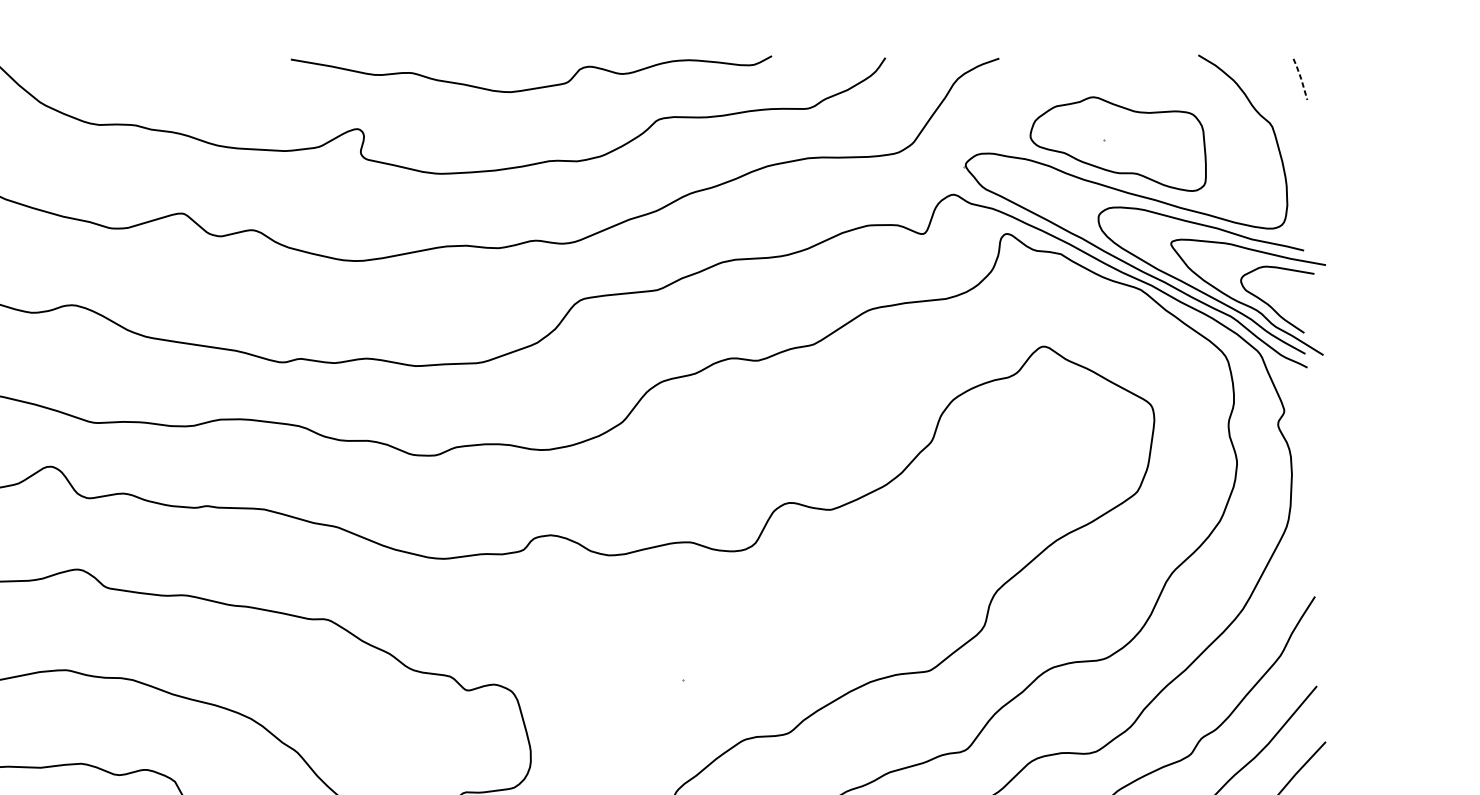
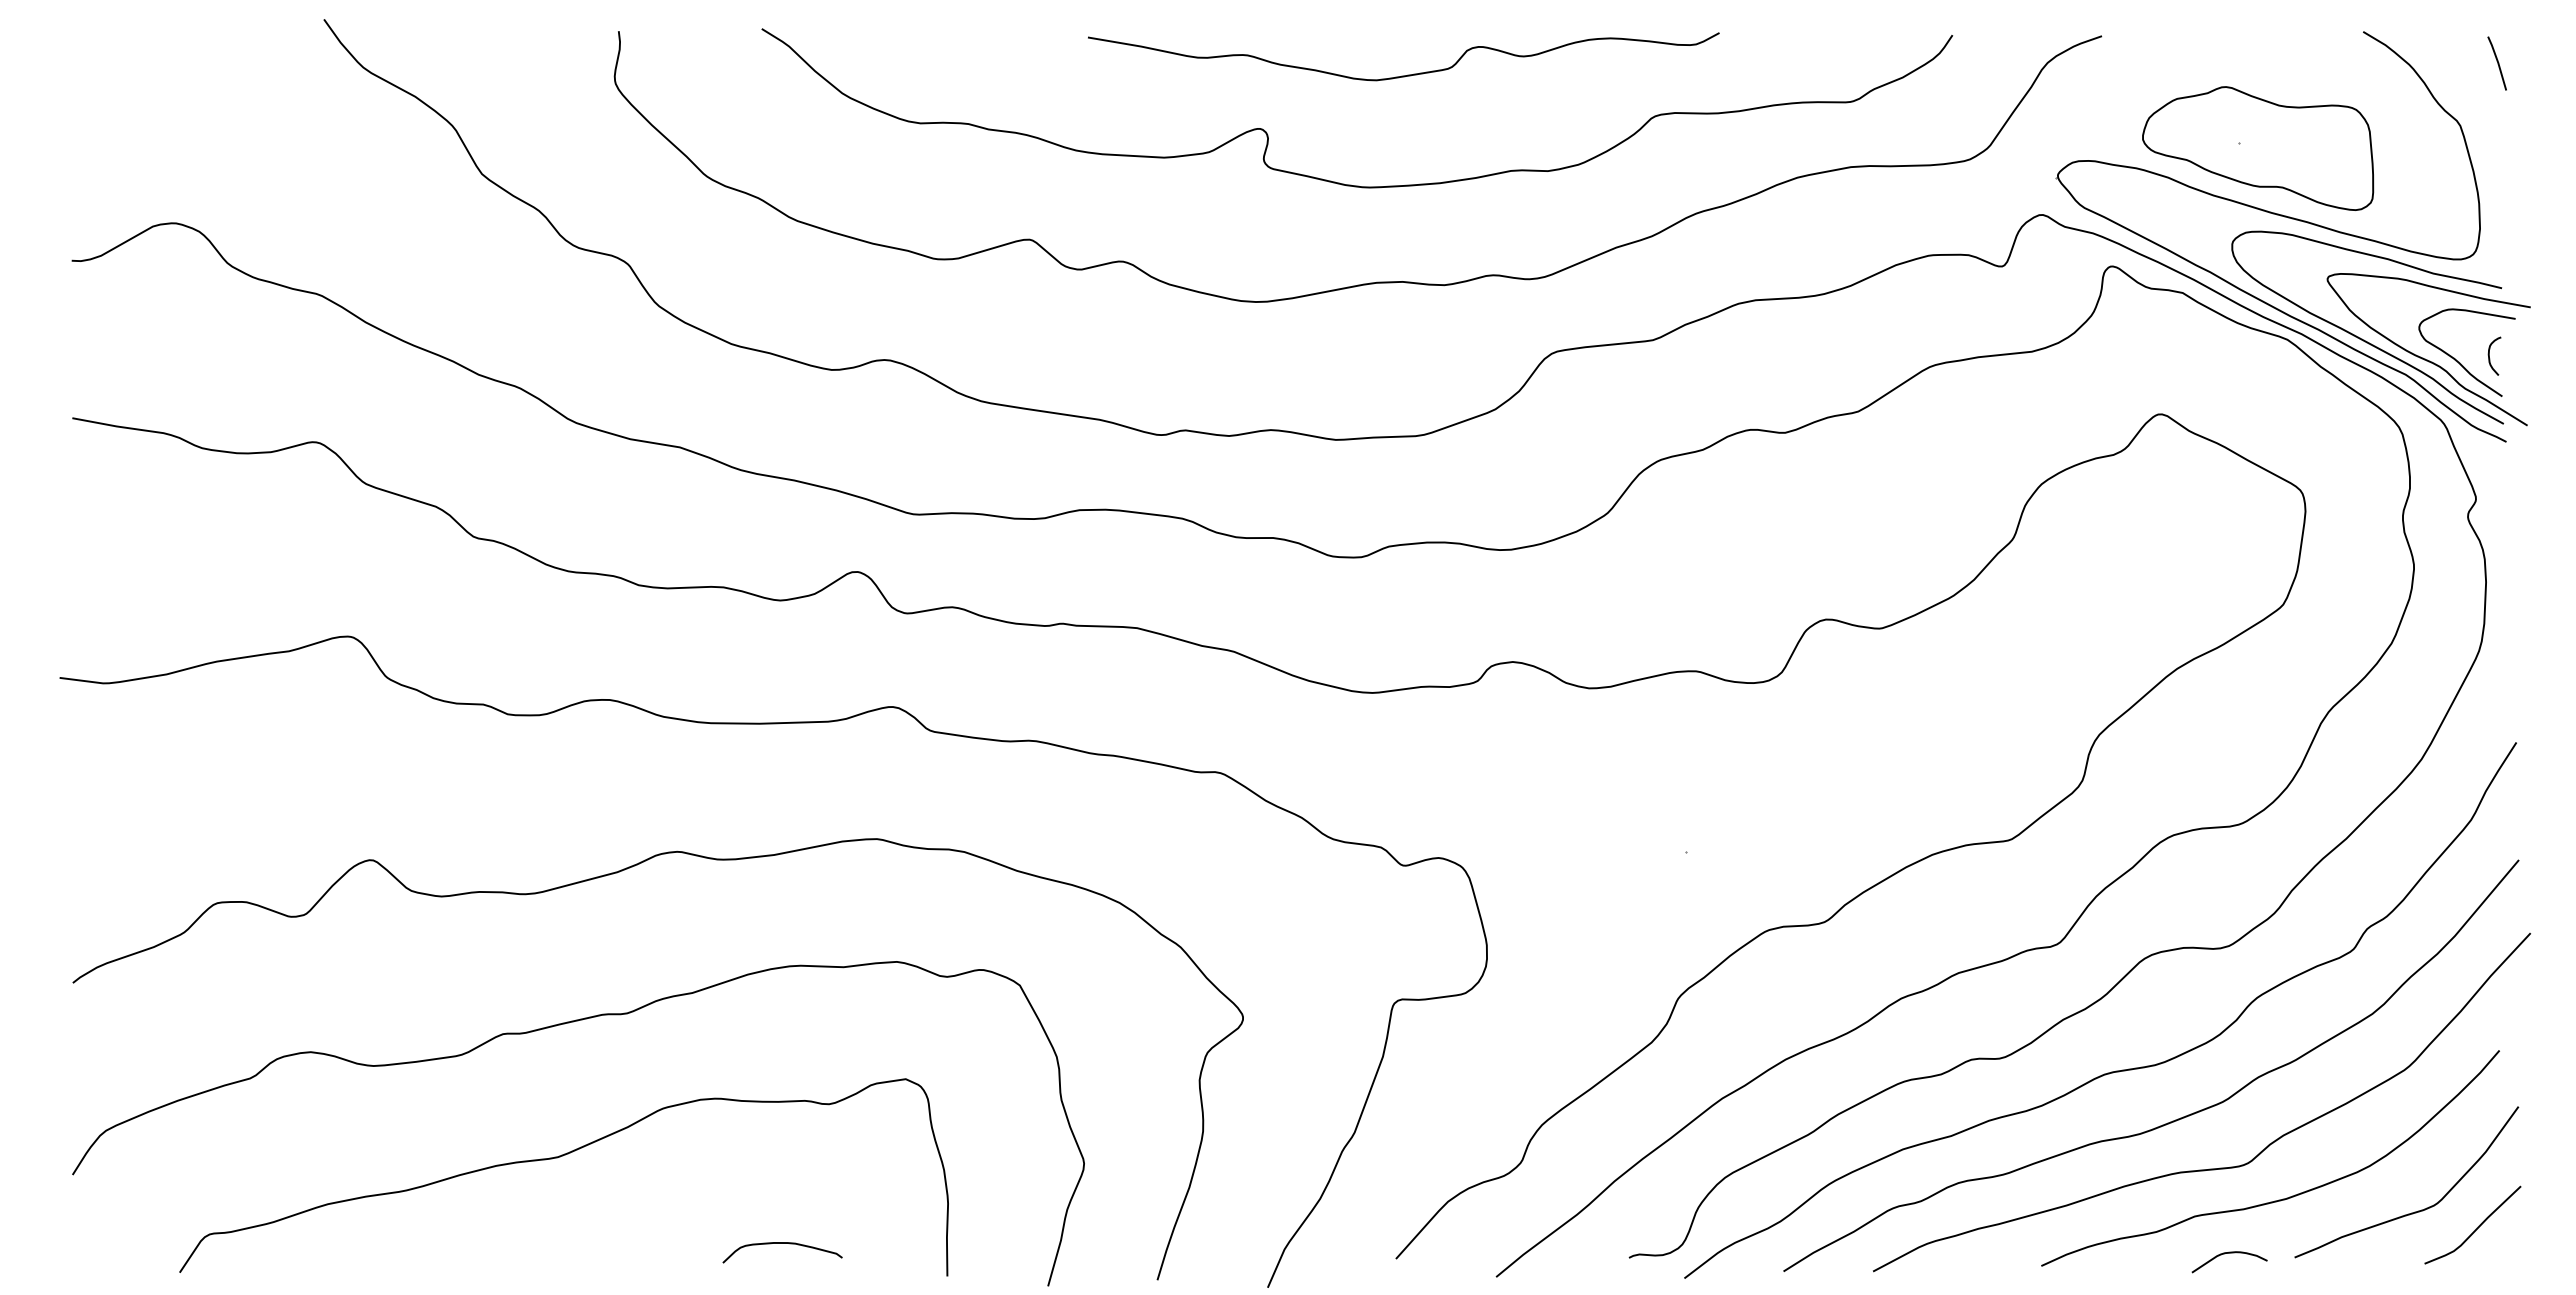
line: (1301, 79) -> (2498, 63), dashed -> solid
curve: (534, 87) -> (1407, 74), moved
curve: (1294, 301) -> (2489, 355), added

